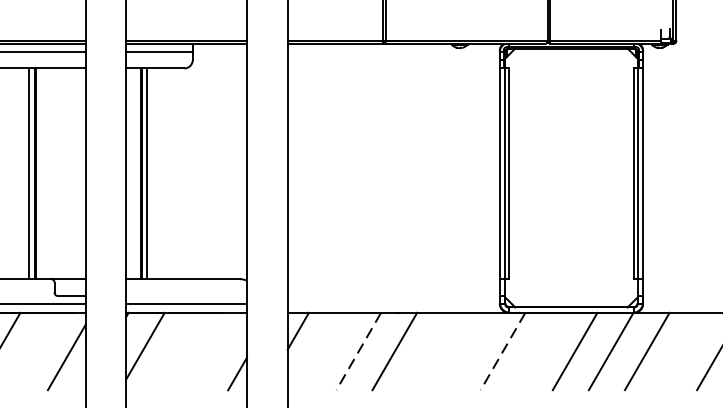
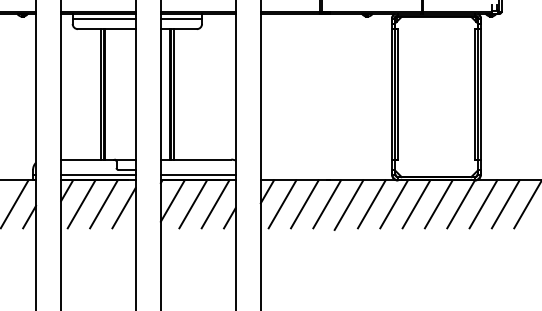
line: (33, 351) -> (103, 204), added
line: (178, 351) -> (193, 204), added
line: (214, 351) -> (215, 204), added
line: (322, 351) -> (282, 204), added
line: (358, 351) -> (304, 204), dashed -> solid
line: (429, 351) -> (348, 204), added
line: (466, 351) -> (371, 204), added
line: (503, 351) -> (394, 204), dashed -> solid
line: (539, 351) -> (416, 204), added
line: (682, 351) -> (505, 204), added

